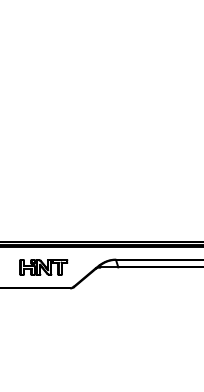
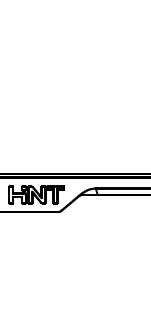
part: (43, 267) -> (36, 194), size x1.43

